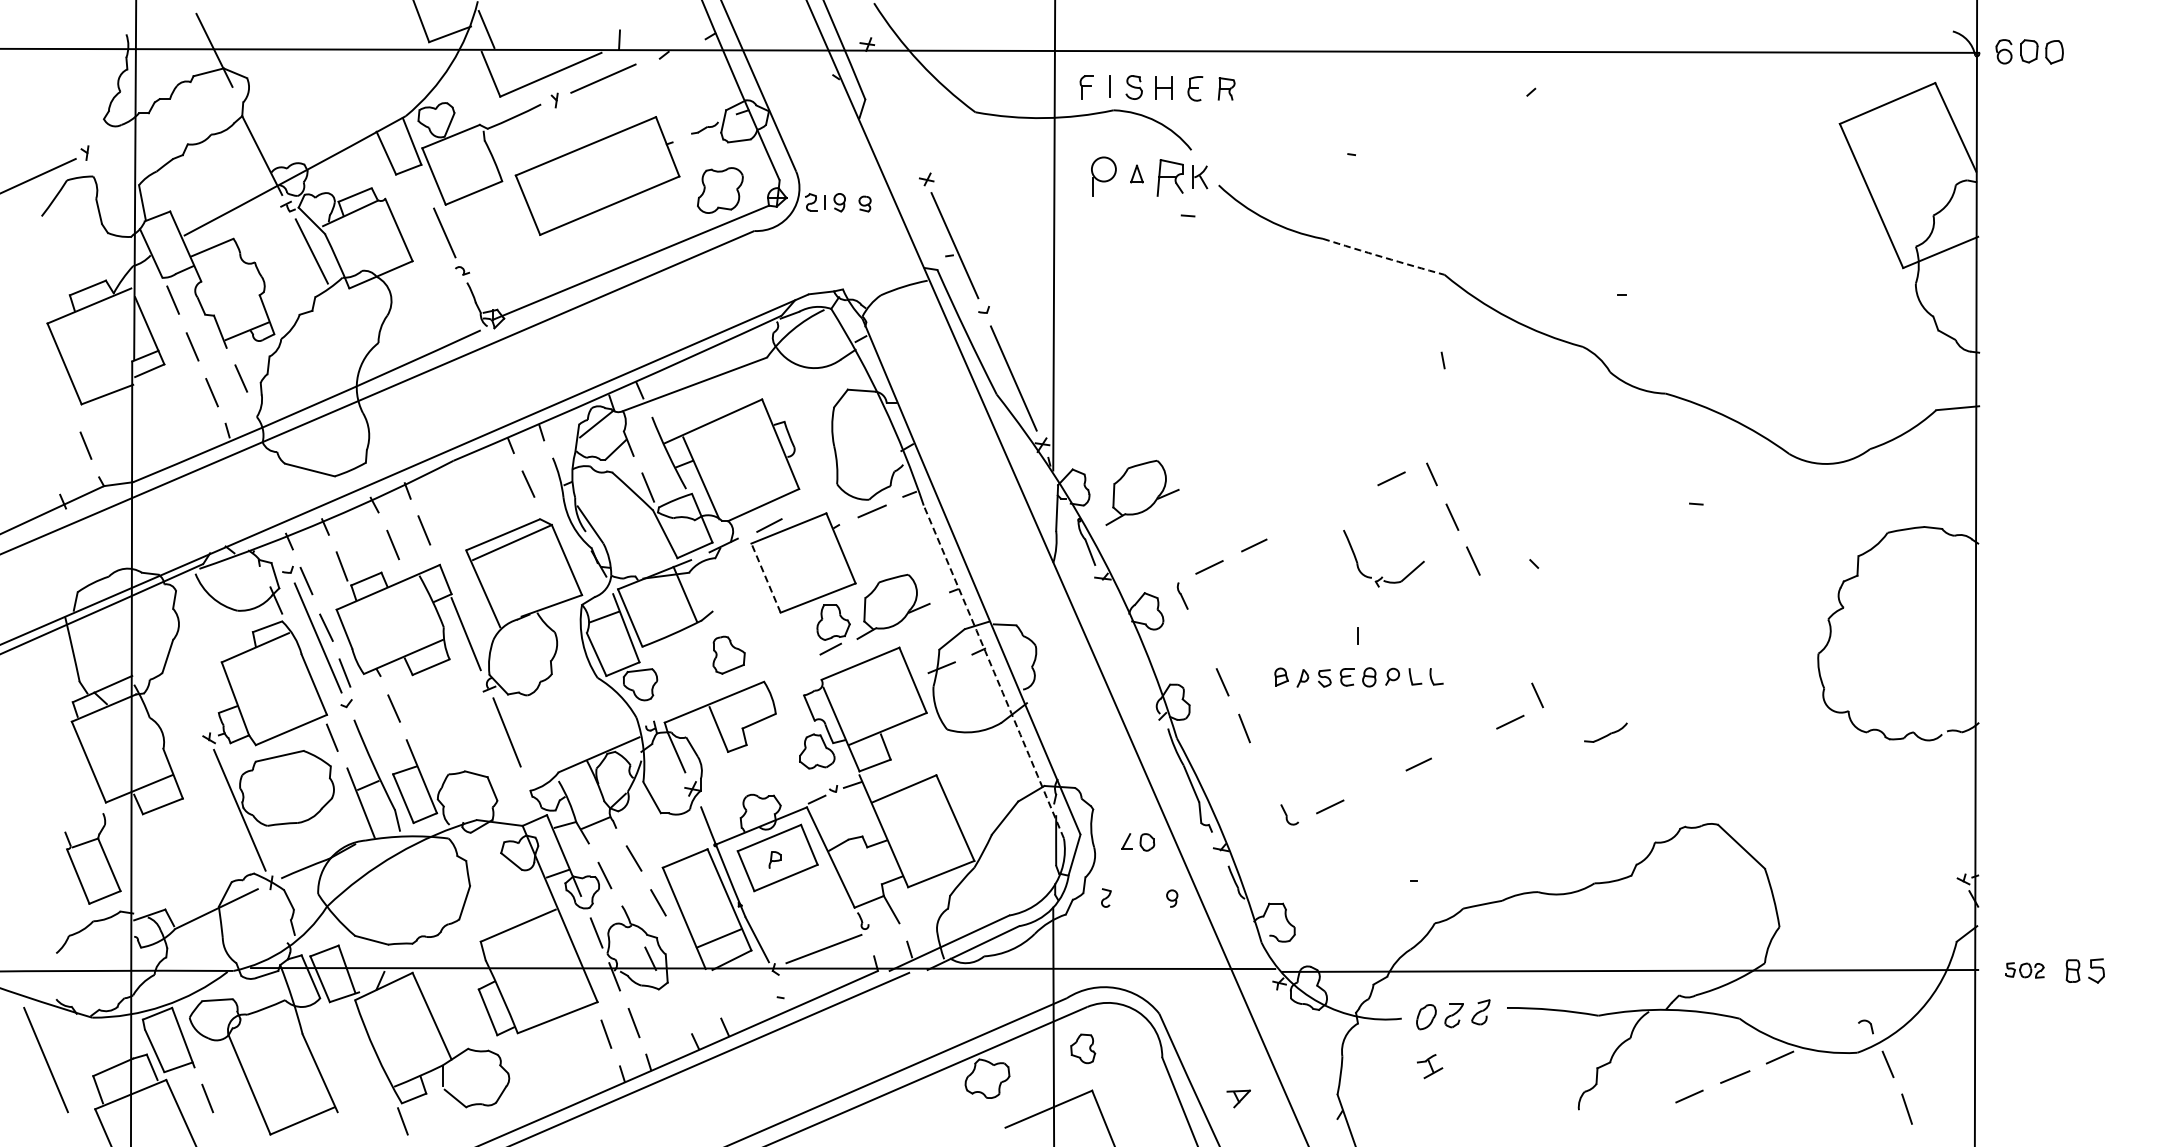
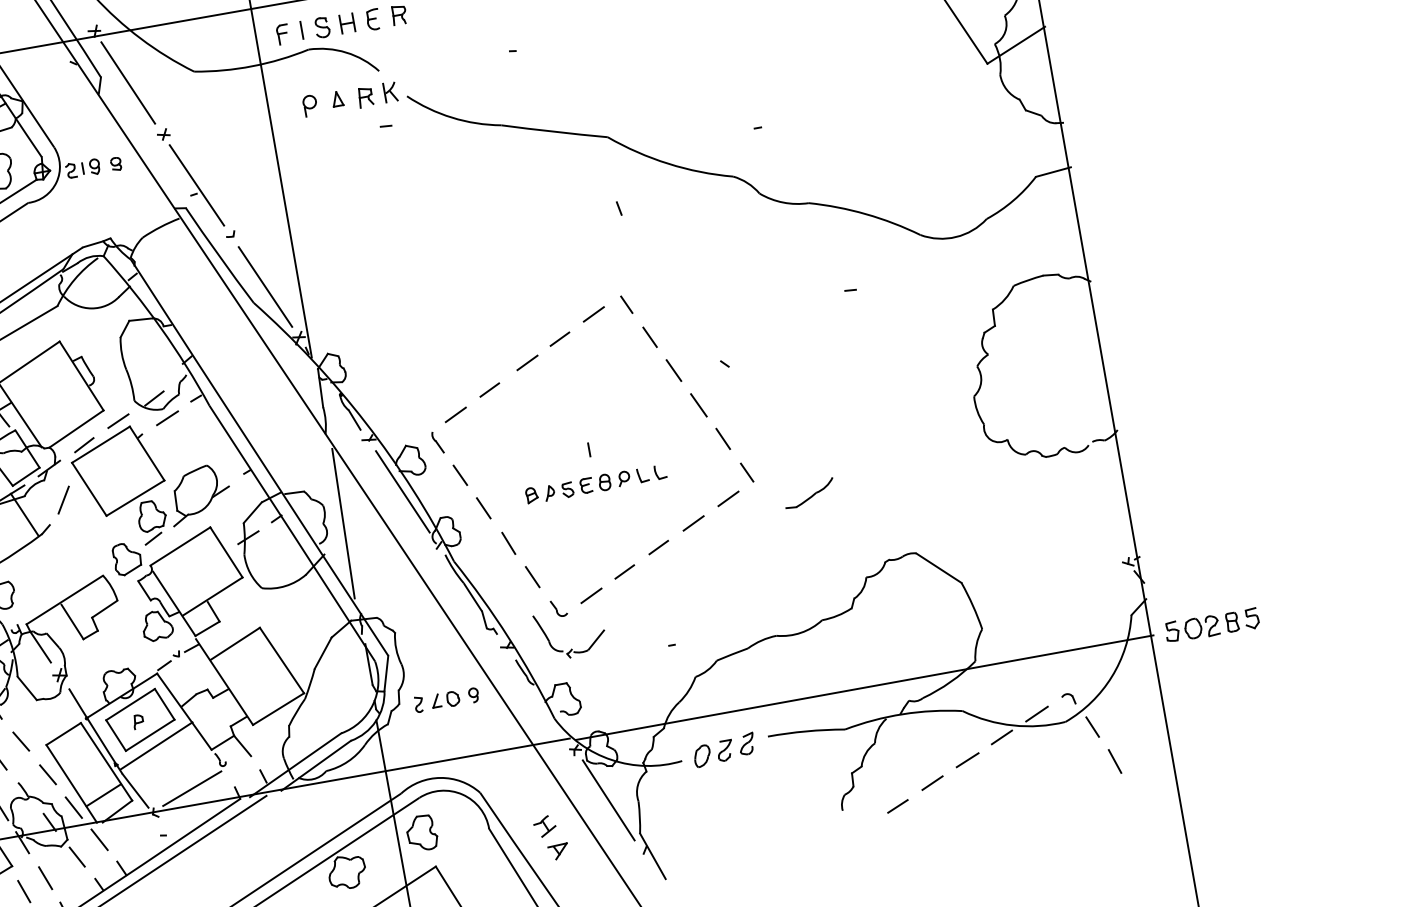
line: (895, 111) -> (127, 82), added
part: (1103, 175) -> (309, 105), size x0.62
part: (1169, 177) -> (364, 97), size x0.62
arc: (1383, 257) -> (554, 131), dashed -> solid
line: (860, 485) -> (154, 398), added
part: (1142, 492) -> (389, 362), removed
line: (1346, 500) -> (559, 339), added
line: (814, 504) -> (118, 421), added
line: (1303, 521) -> (527, 362), added
part: (1382, 576) -> (572, 648), moved
line: (766, 578) -> (89, 489), dashed -> solid
line: (733, 585) -> (63, 500), added
line: (1495, 606) -> (699, 405), added
line: (1202, 638) -> (460, 474), added
line: (1131, 646) -> (402, 492), added
line: (1516, 651) -> (723, 439), added
part: (728, 654) -> (126, 558), moved
line: (1055, 670) -> (343, 523), added
arc: (994, 672) -> (292, 533), dashed -> solid
part: (1605, 732) -> (808, 493), size x1.43
line: (1464, 743) -> (693, 523), added
line: (1265, 772) -> (532, 576), added
line: (1373, 785) -> (624, 571), added
part: (1138, 842) -> (445, 700), moved
line: (791, 891) -> (156, 745), added
line: (681, 946) -> (73, 807), added
part: (2024, 970) -> (1192, 628), size x1.67
line: (704, 989) -> (99, 839), added
line: (675, 1004) -> (77, 856), added
line: (1825, 1037) -> (1036, 714), added
part: (1083, 1048) -> (422, 832), size x1.43
line: (1307, 1049) -> (608, 800), added
part: (1430, 1066) -> (545, 826), moved
line: (1643, 1116) -> (897, 806), added

